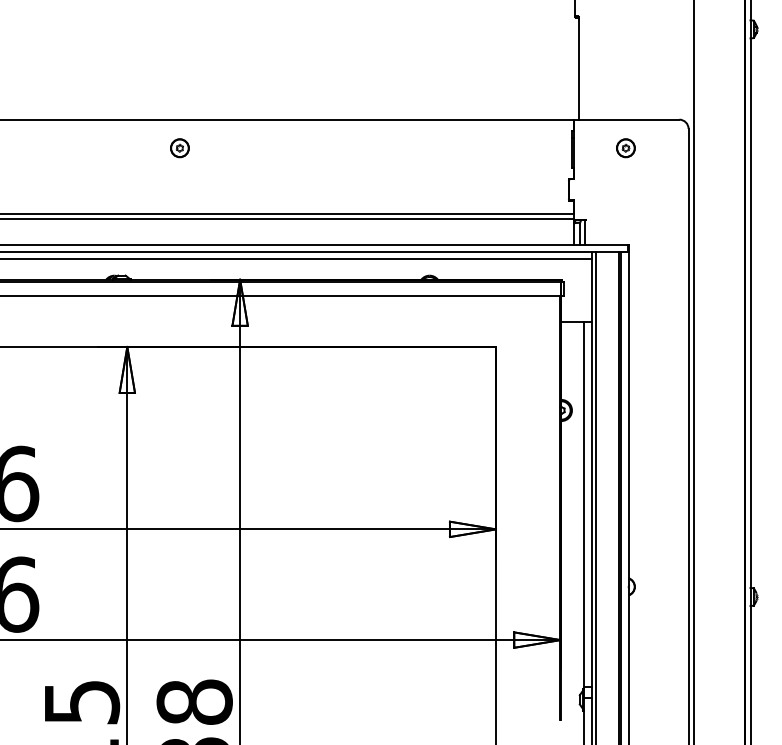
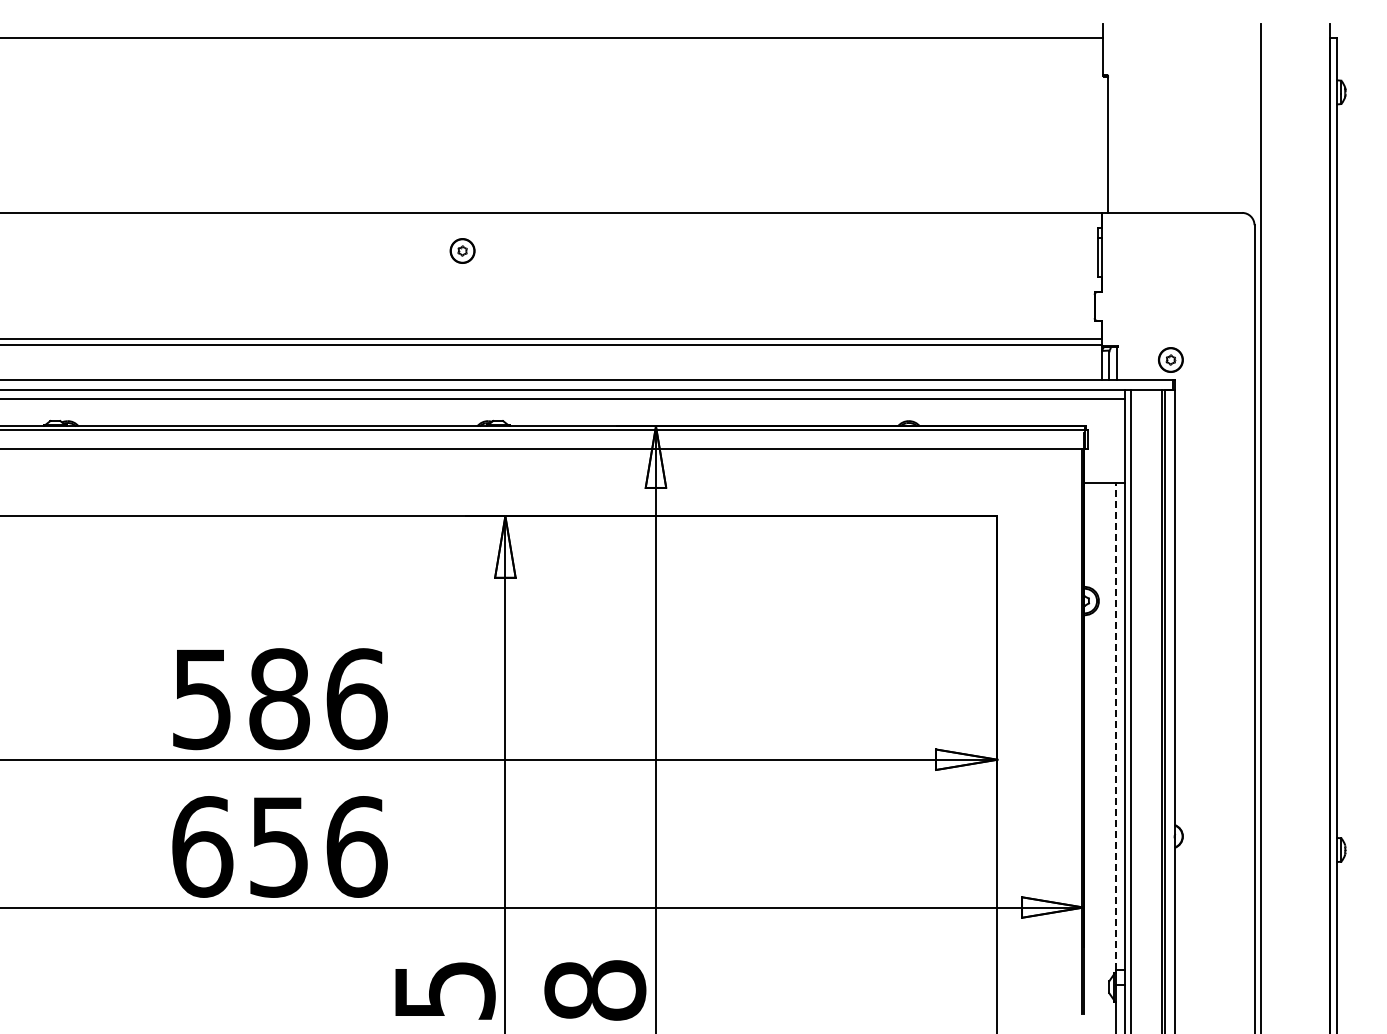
part: (179, 147) -> (462, 250), moved
part: (625, 147) -> (1170, 359), moved
line: (584, 504) -> (1115, 726), solid -> dashed

